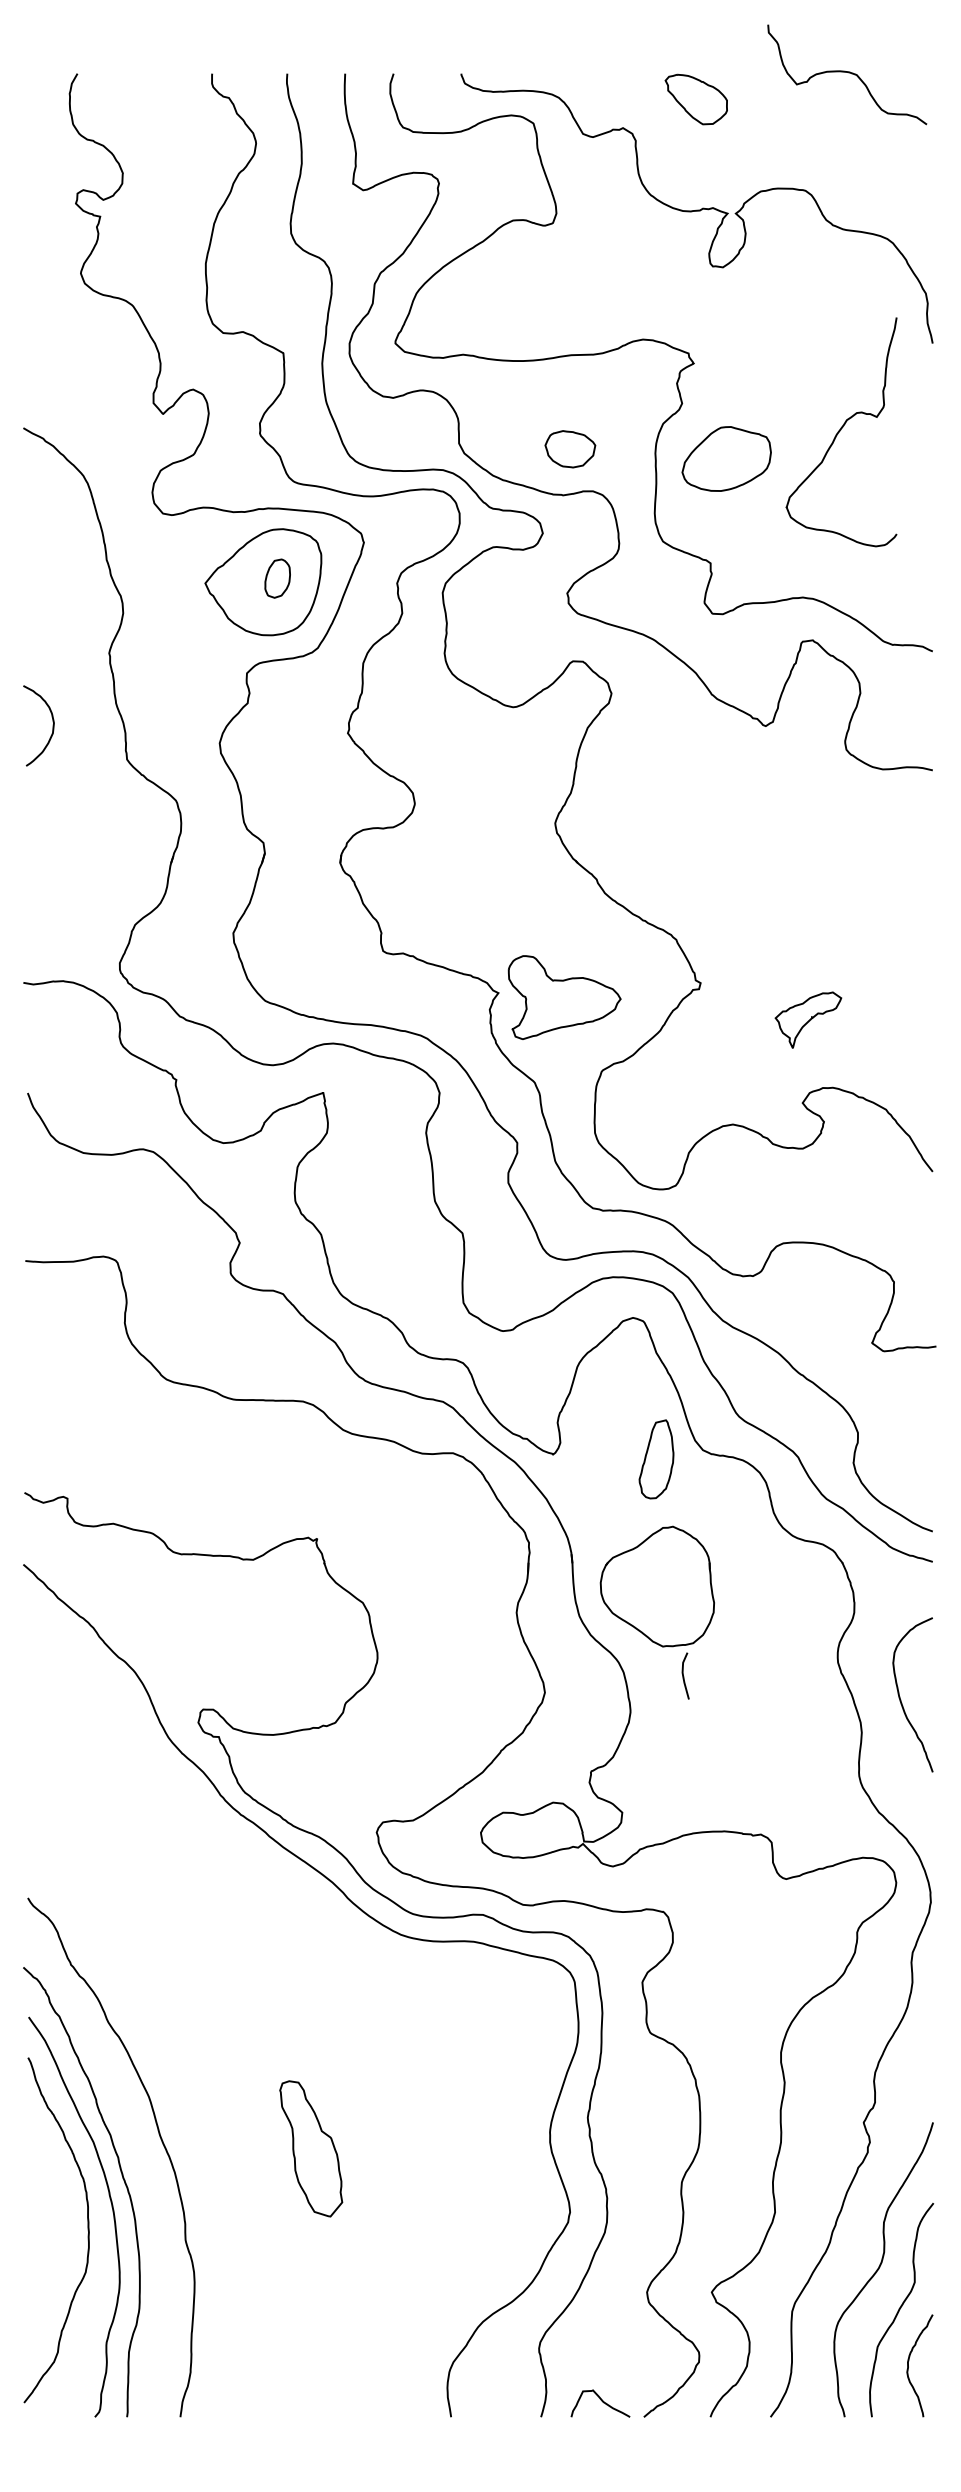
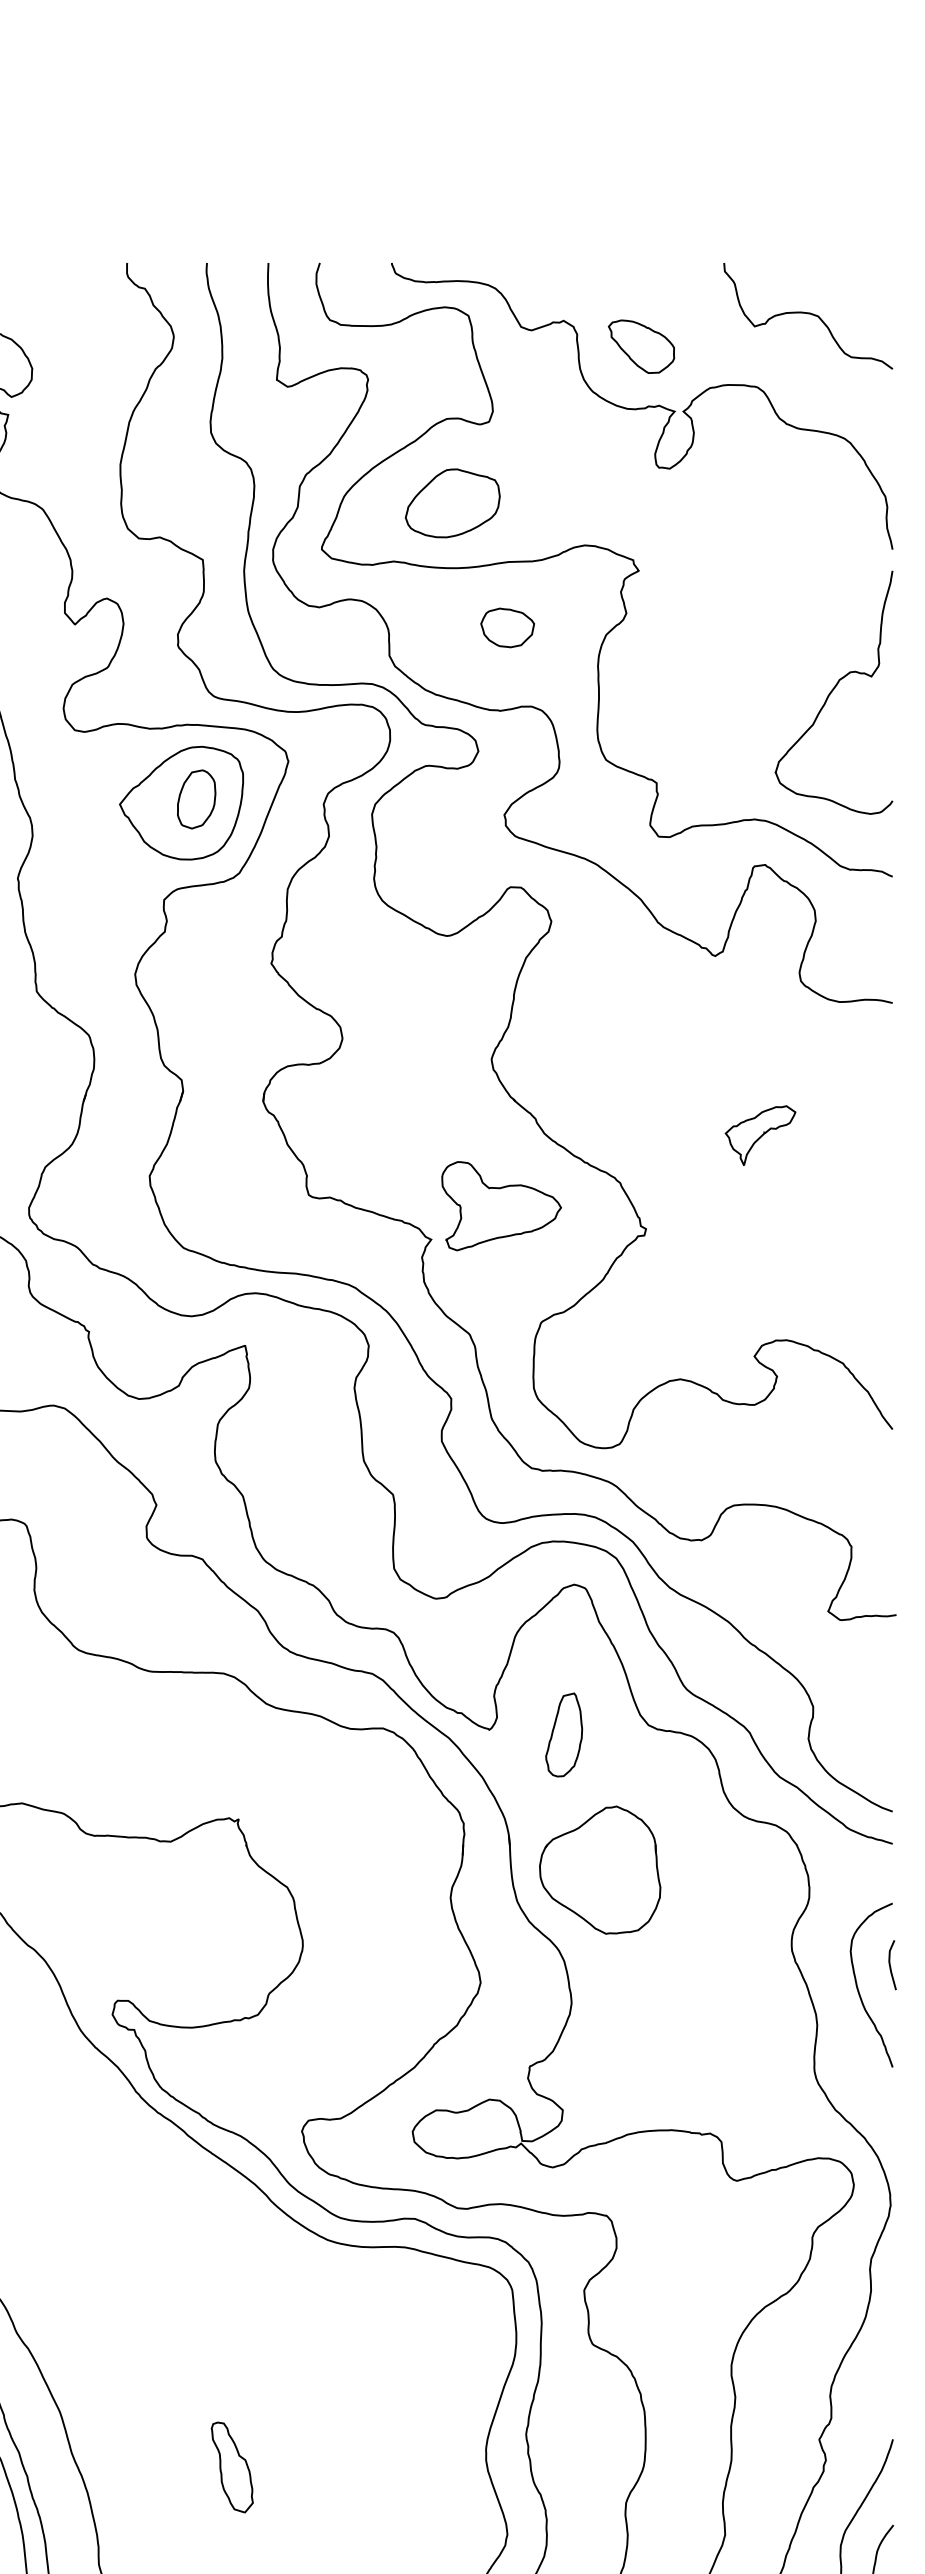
curve: (848, 73) -> (809, 314), moved
part: (695, 99) -> (640, 346), moved
curve: (840, 431) -> (832, 691), moved
part: (570, 449) -> (507, 628), moved
part: (726, 458) -> (452, 502), moved
part: (277, 578) -> (196, 799), size x1.43
part: (564, 997) -> (501, 1206), moved
part: (808, 1019) -> (760, 1134), moved
part: (656, 1459) -> (564, 1735), moved
curve: (684, 1676) -> (891, 1965), moved
part: (310, 2148) -> (231, 2467), size x0.62

